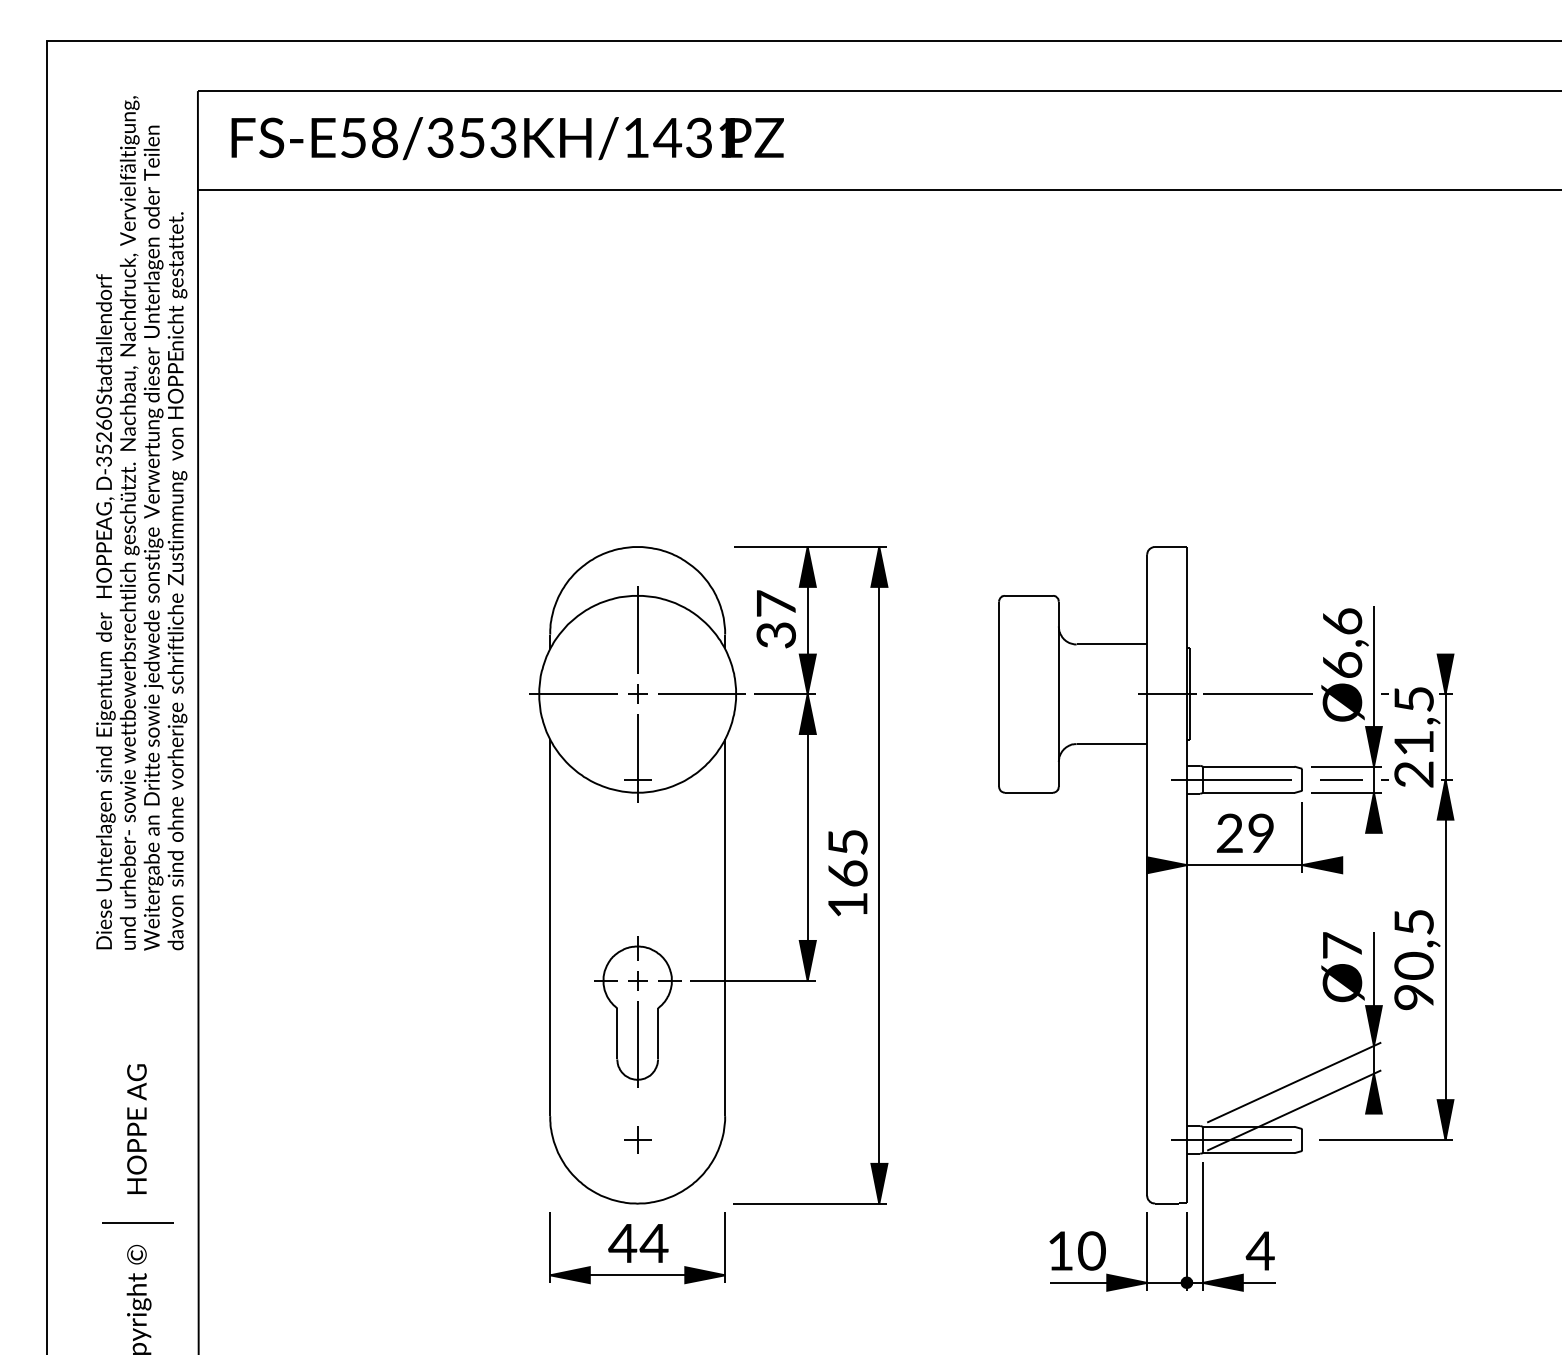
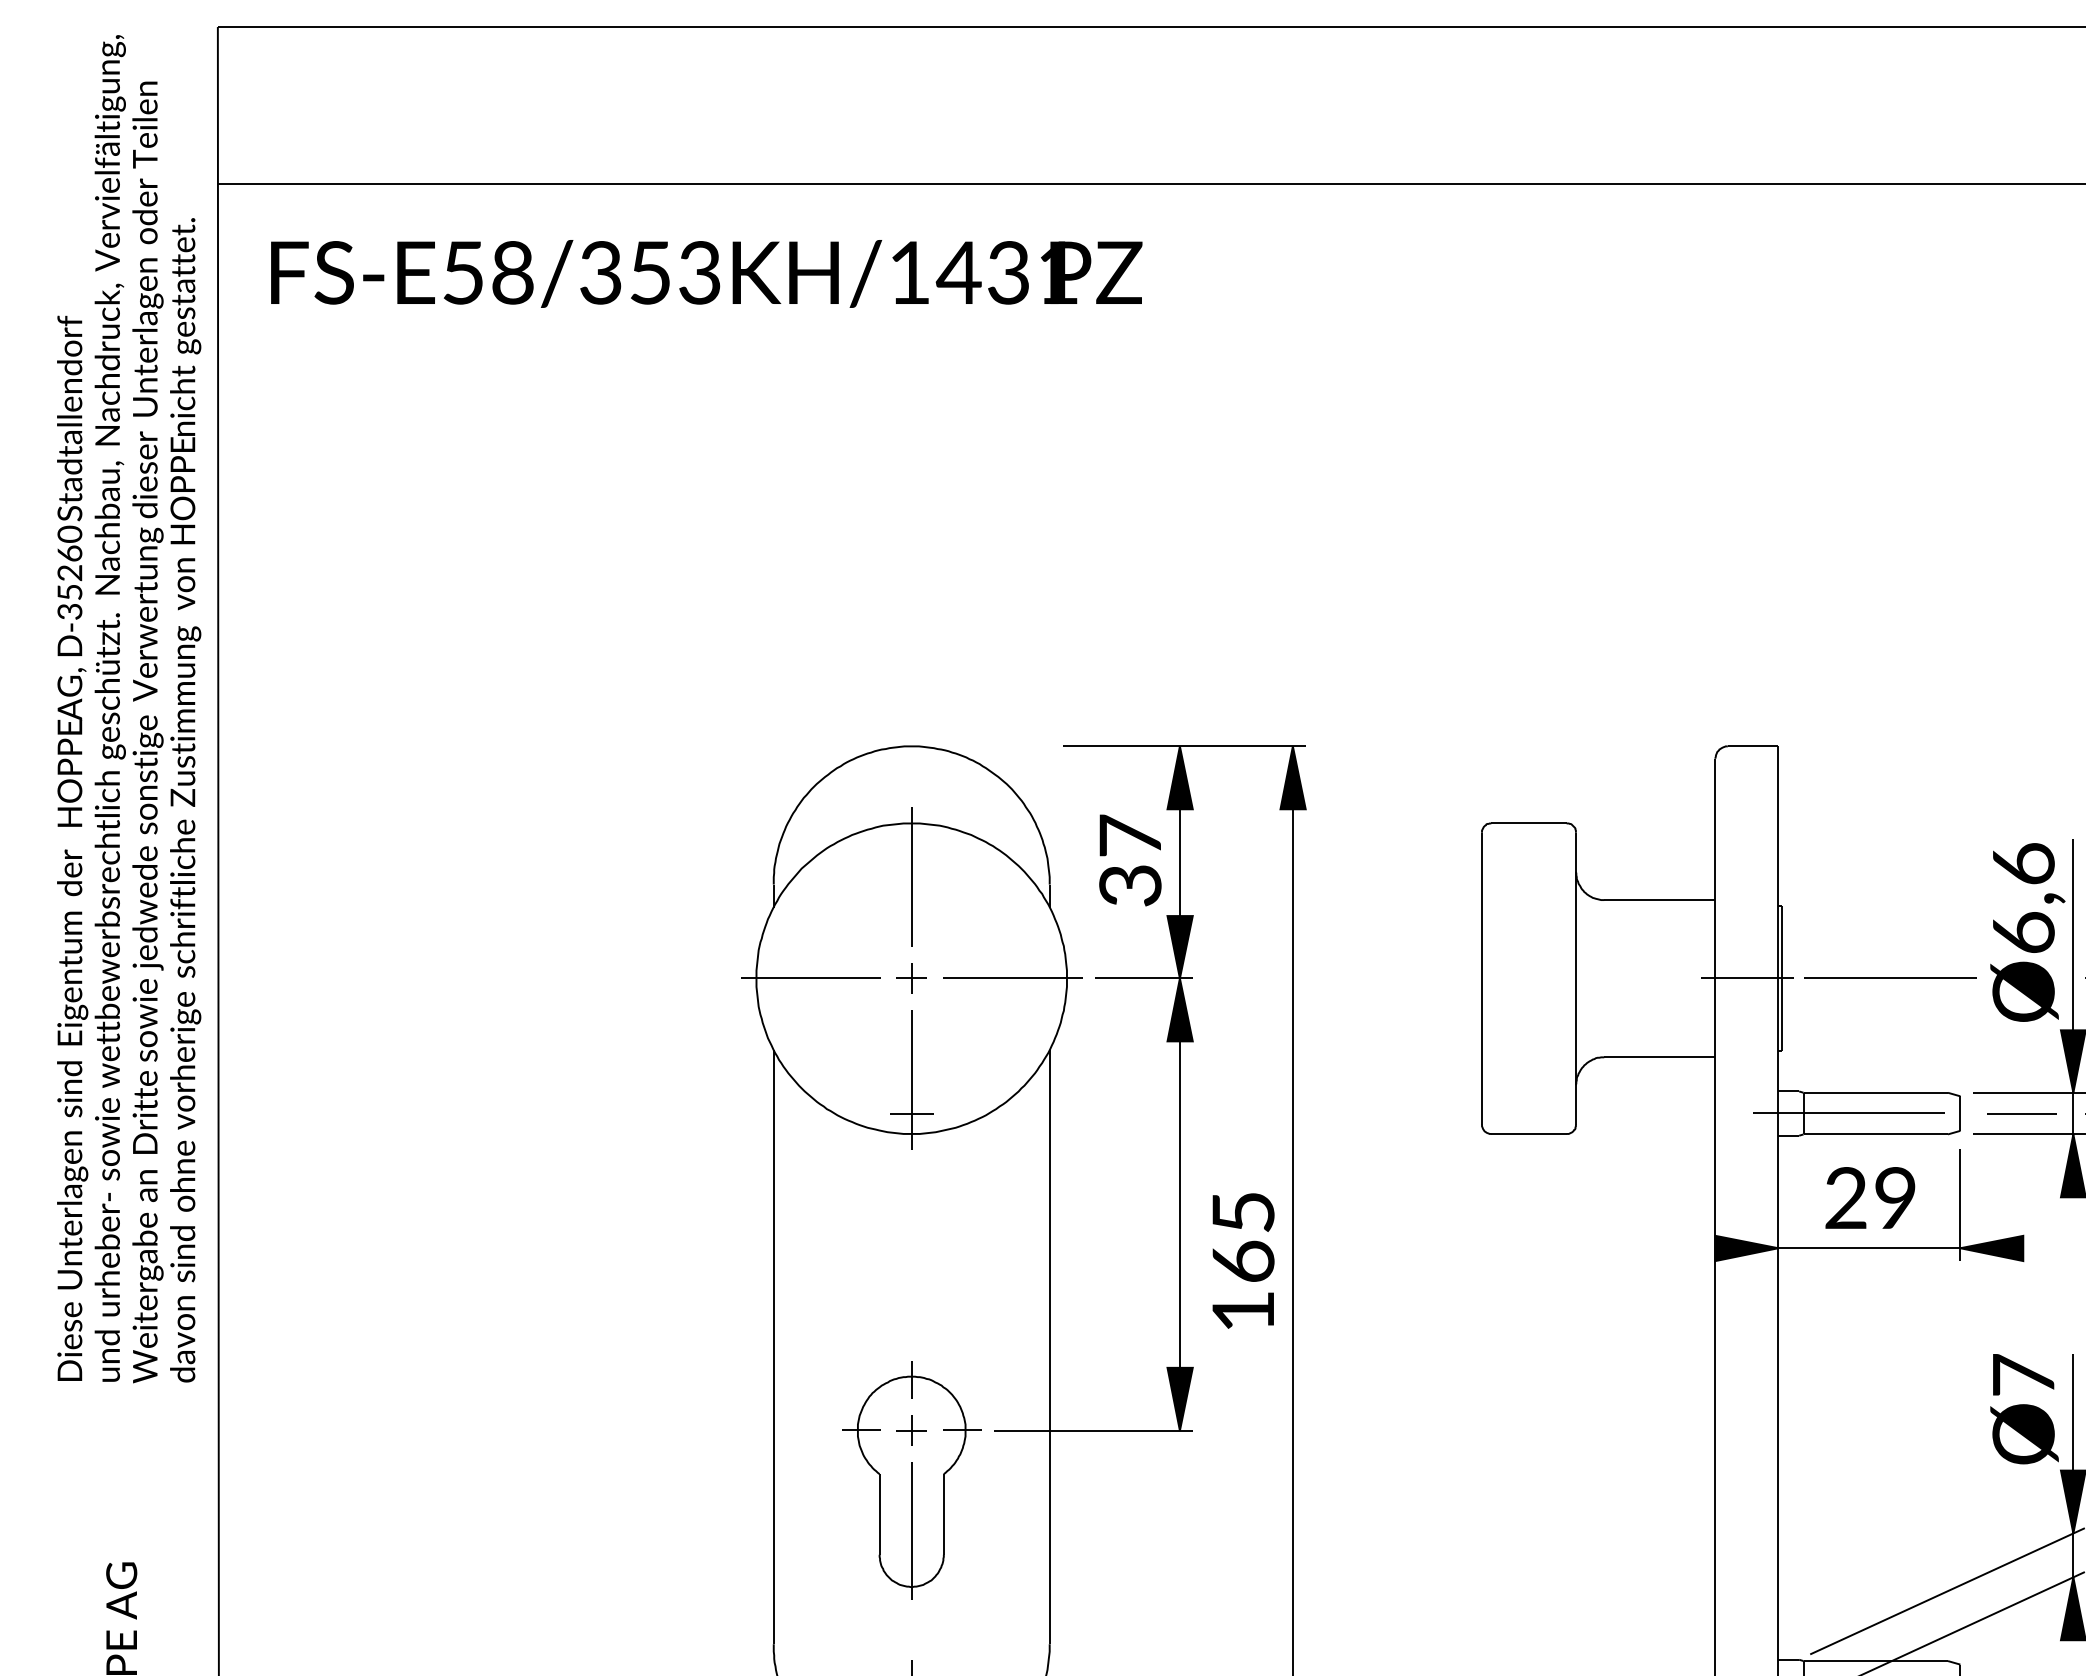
text: (507, 138) -> (706, 273), moved

